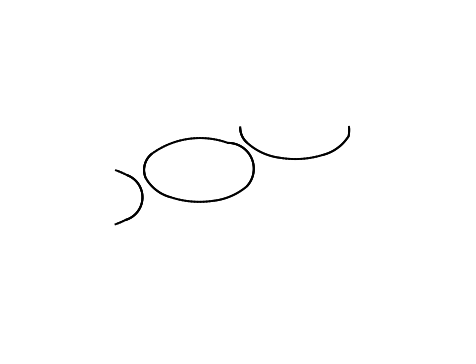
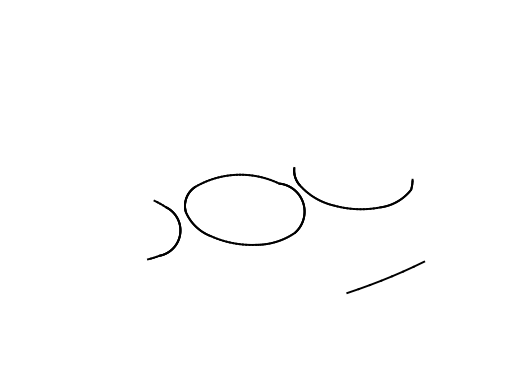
part: (333, 218) -> (385, 277), added

